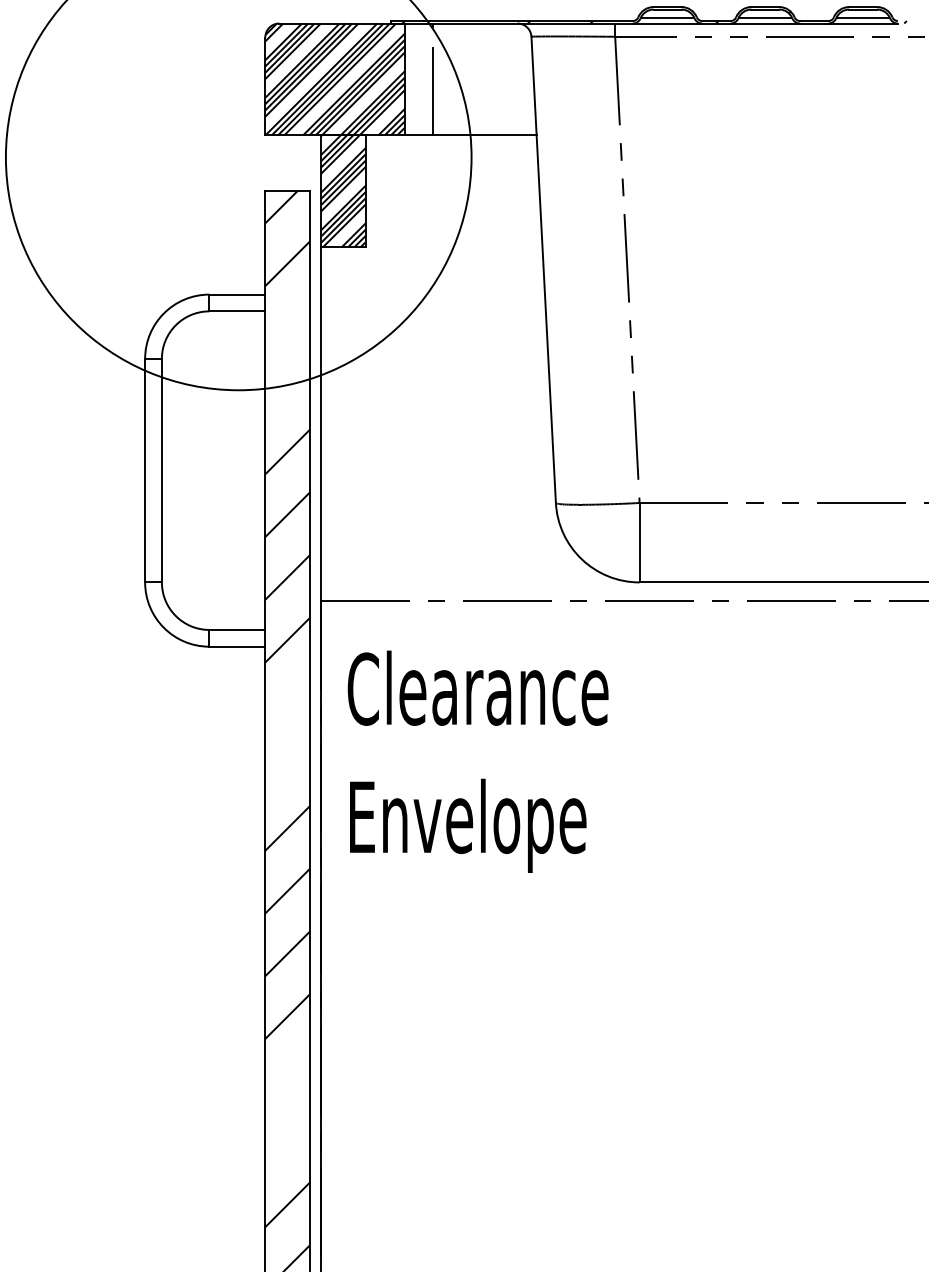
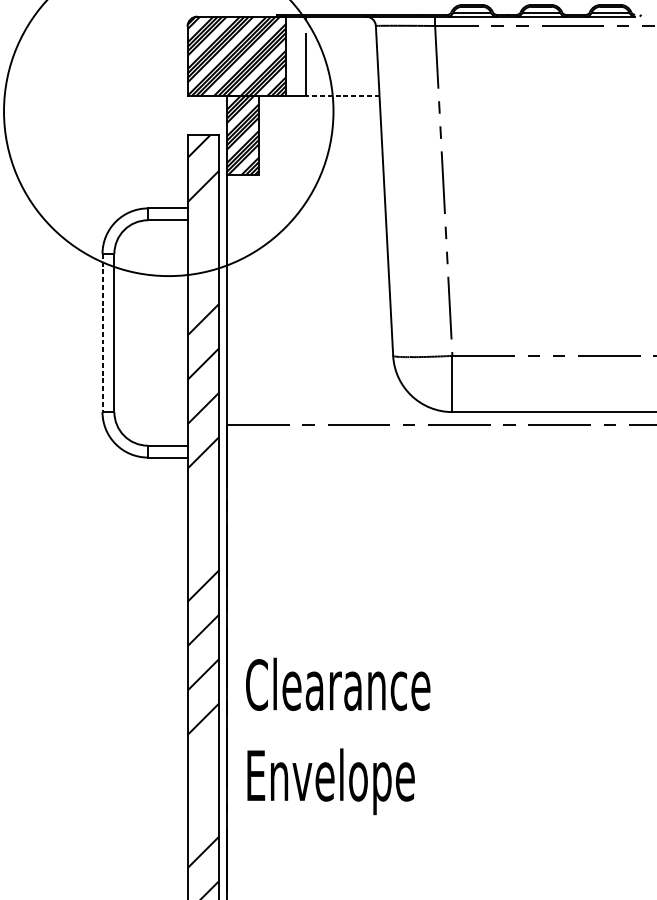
line: (484, 135) -> (342, 95), solid -> dashed
line: (145, 470) -> (102, 332), solid -> dashed
text: (477, 761) -> (337, 736), moved

